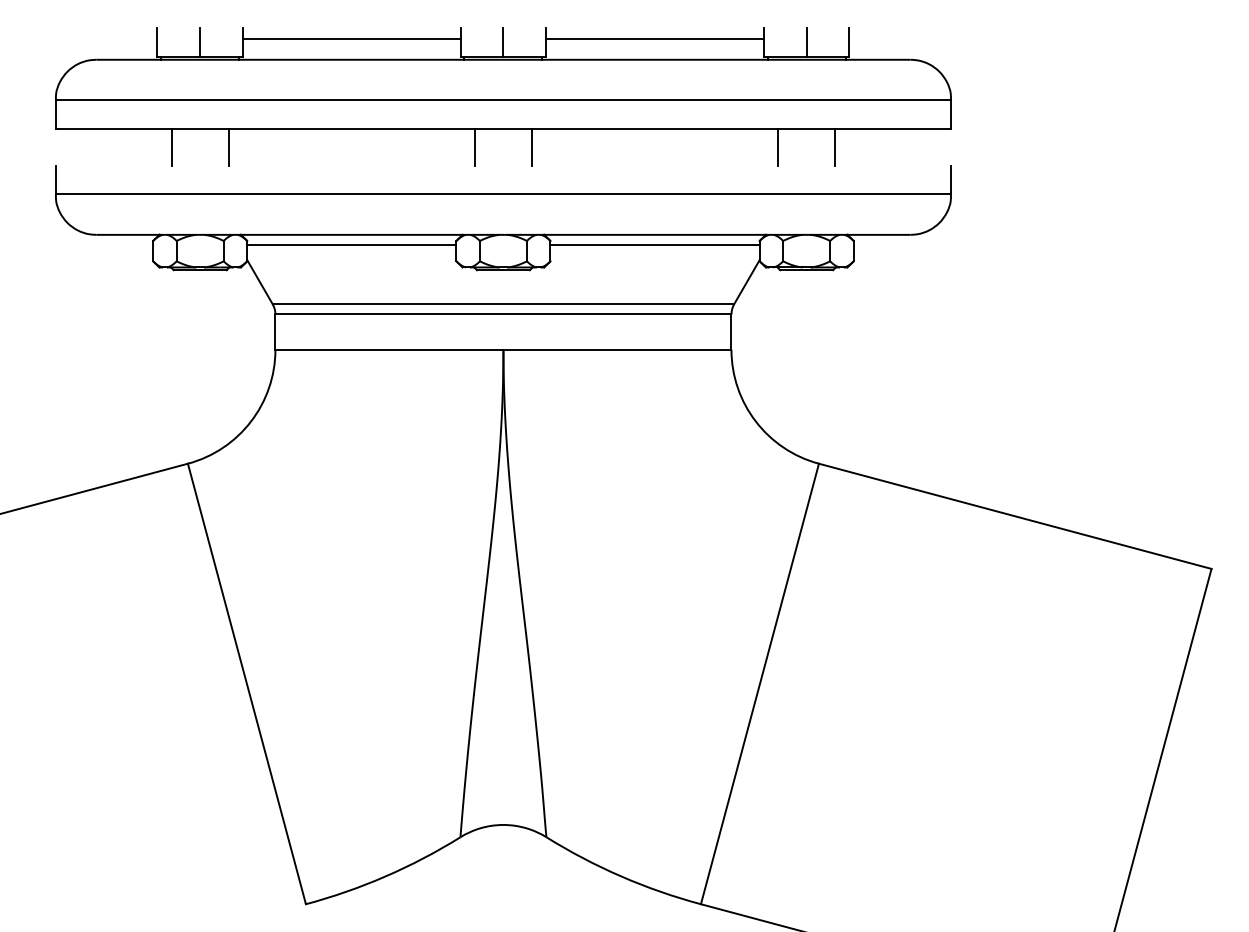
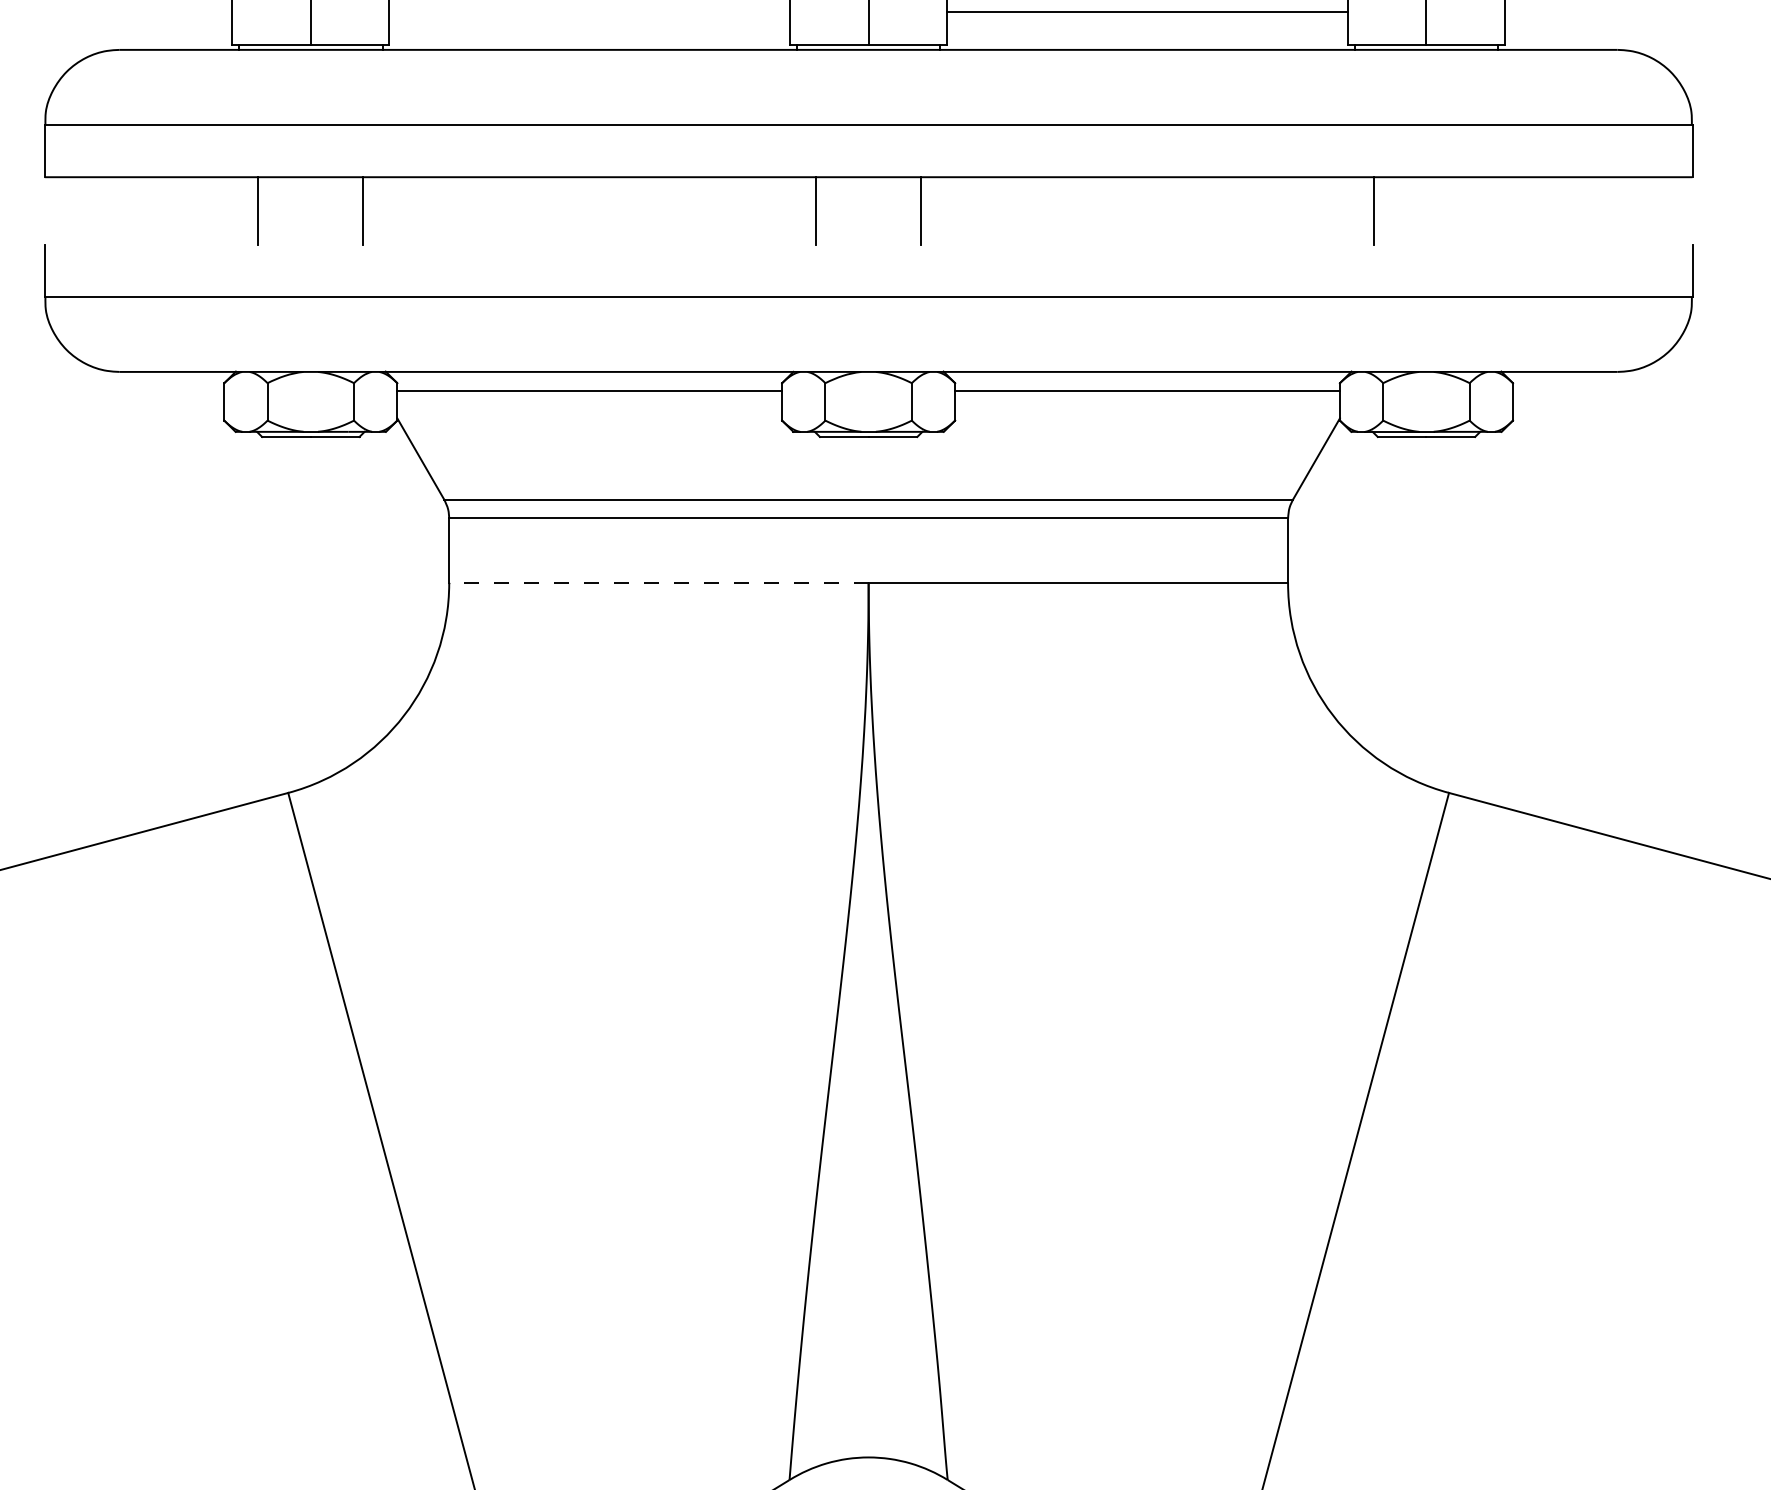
line: (351, 39) -> (589, 12), removed
line: (835, 147) -> (1479, 211), removed
line: (388, 349) -> (657, 582), solid -> dashed

